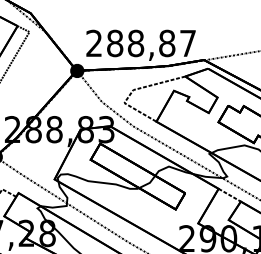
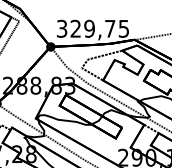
text: (140, 42) -> (92, 28), 288,87 -> 329,75

